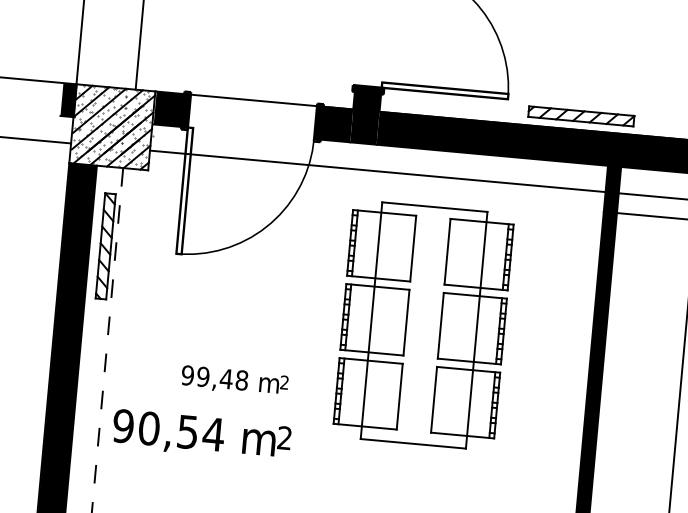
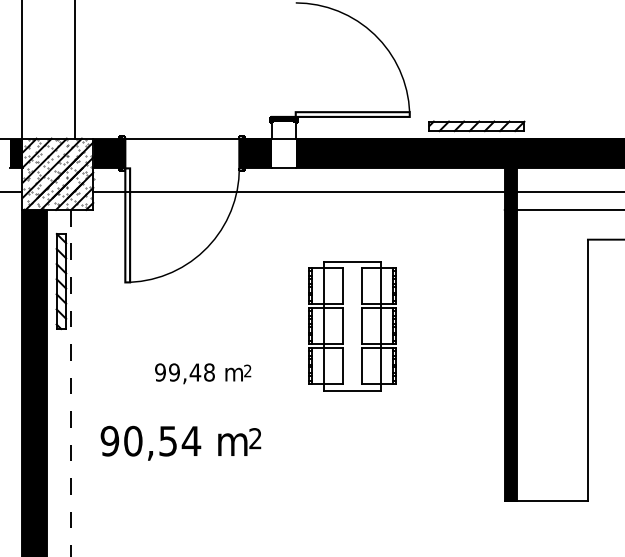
fill: (365, 115) -> (283, 143), removed
part: (423, 325) -> (352, 326), size x0.6
text: (235, 380) -> (203, 373), moved
text: (201, 434) -> (180, 442), moved

